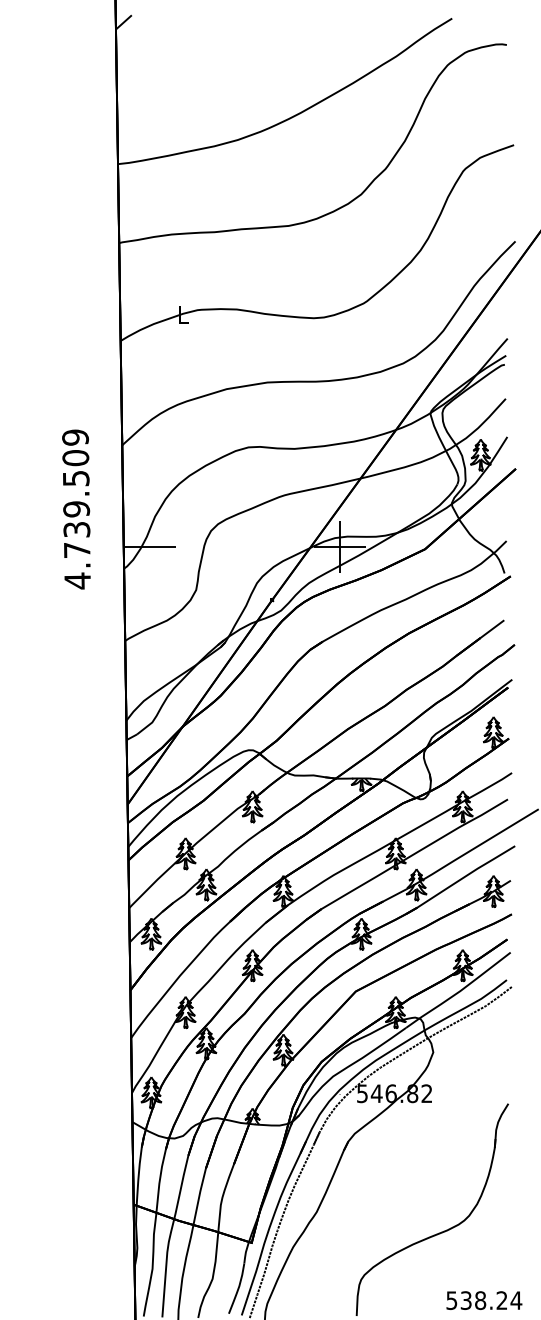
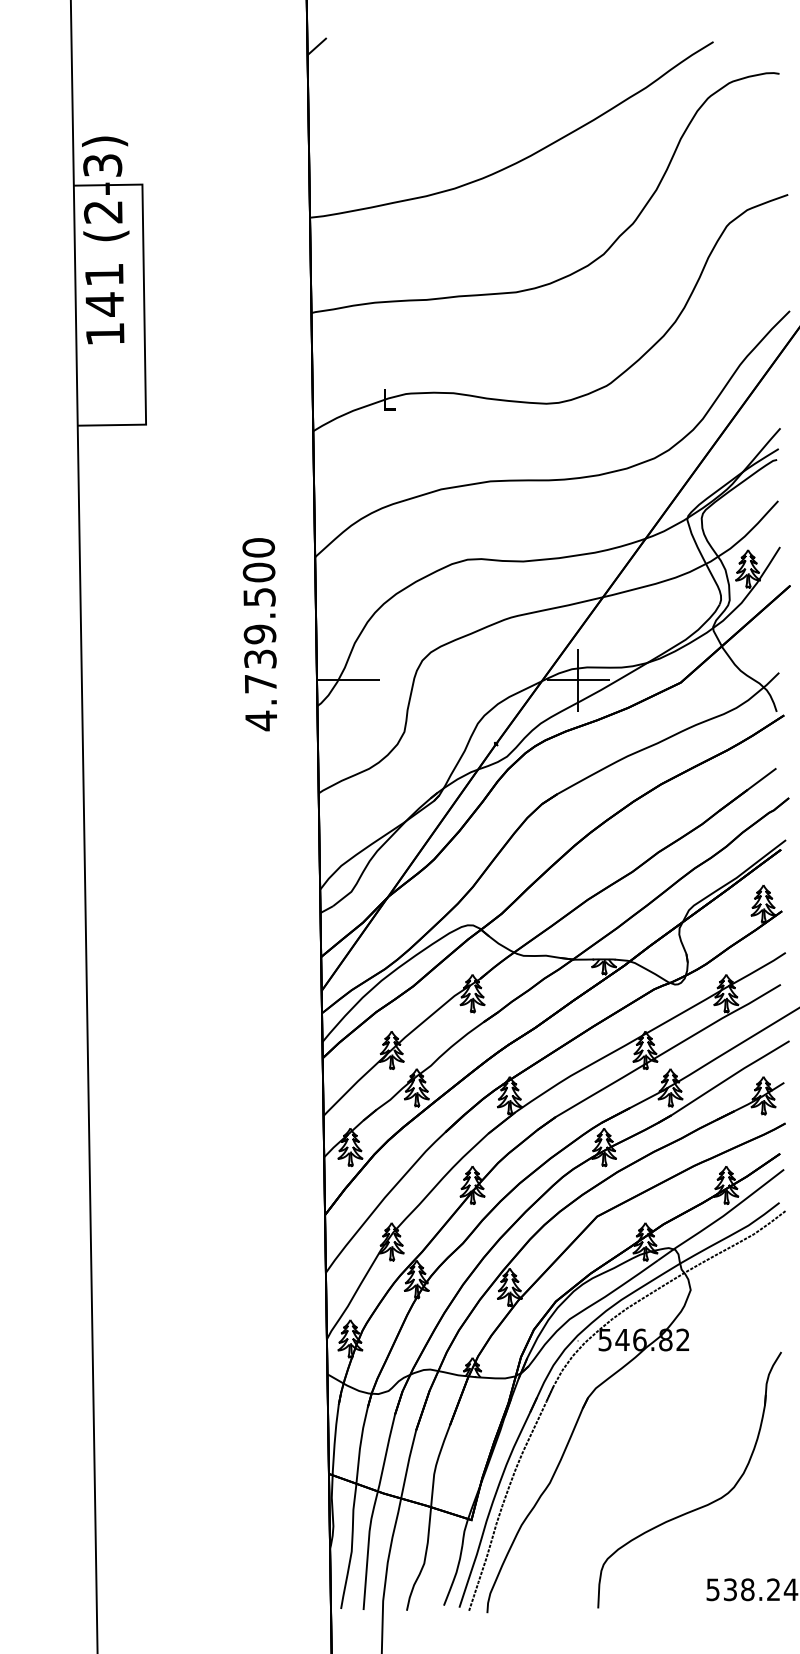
text: (75, 437) -> (258, 547), 4.739.509 -> 4.739.500

